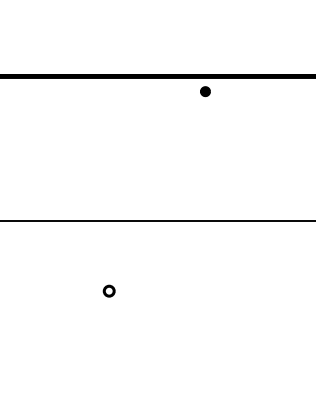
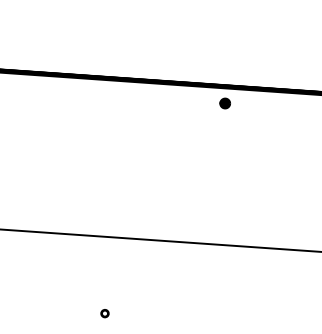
part: (108, 290) -> (104, 312), size x0.62

